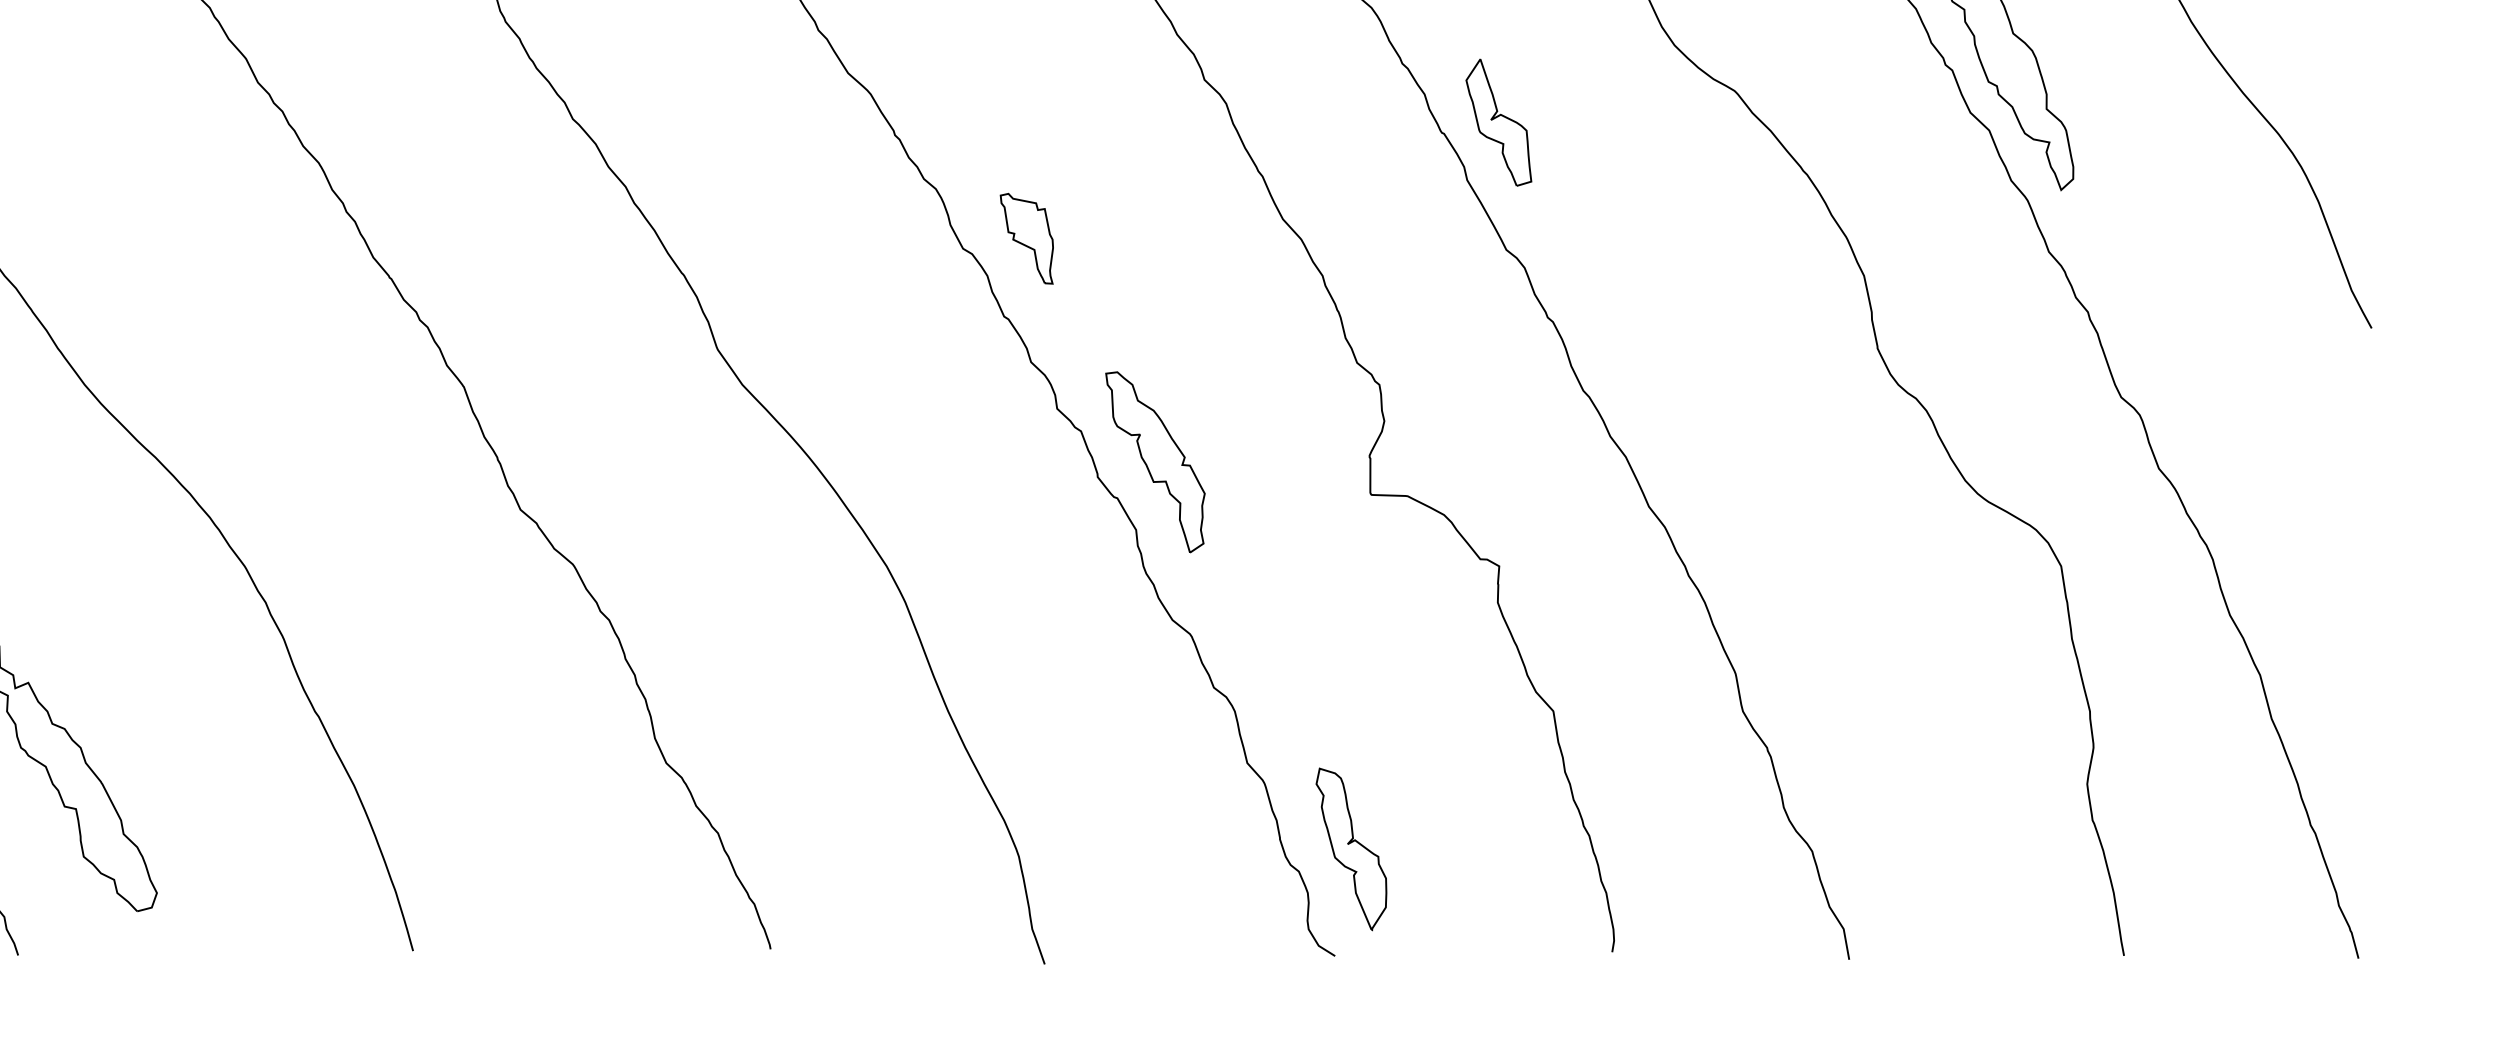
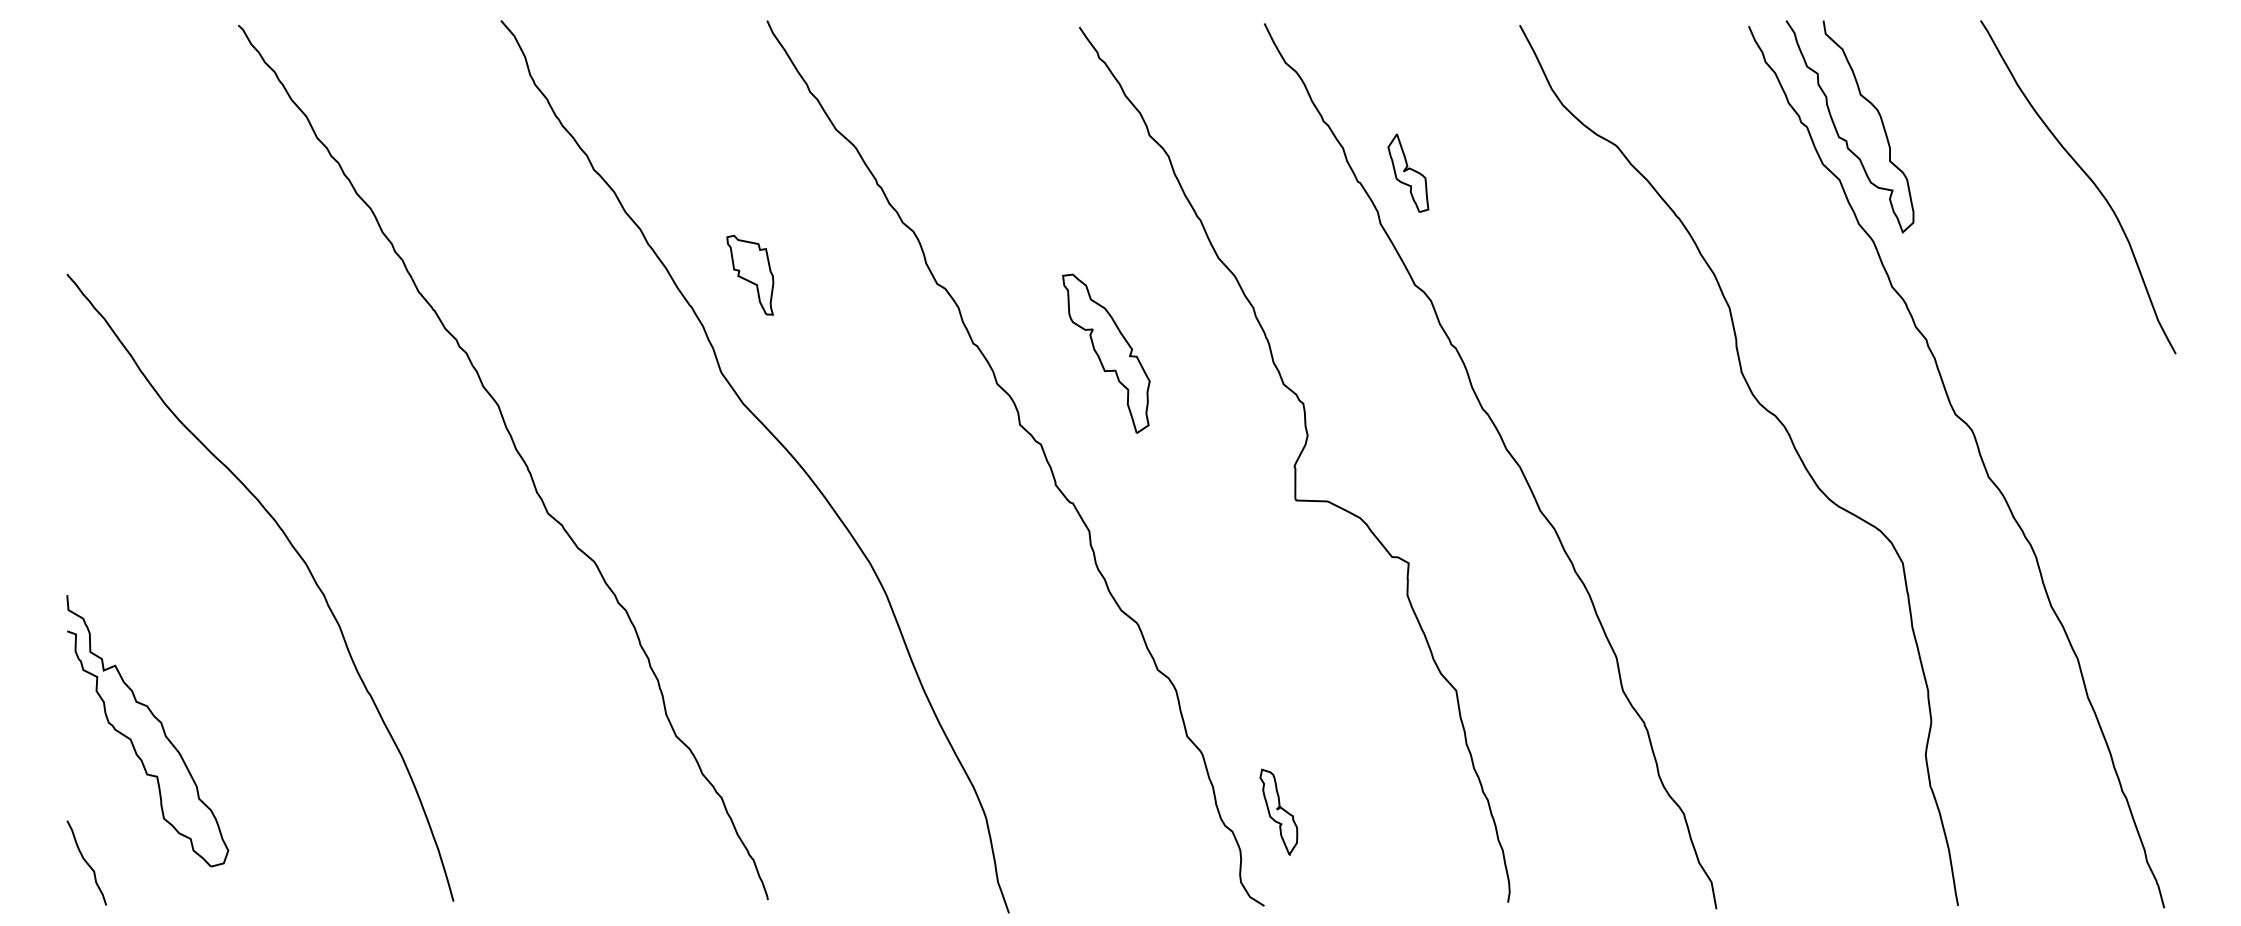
part: (1499, 123) -> (1408, 173), size x0.7
part: (1027, 237) -> (750, 274), moved
part: (1155, 461) -> (1106, 353), moved
part: (1351, 849) -> (1278, 812), size x0.6

